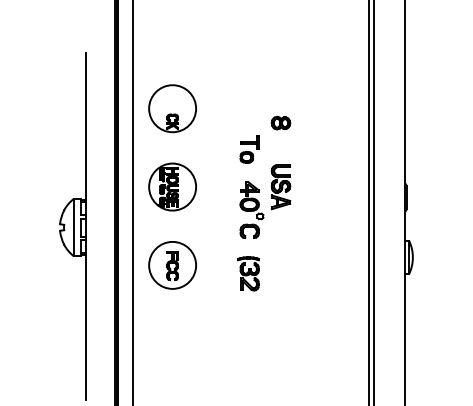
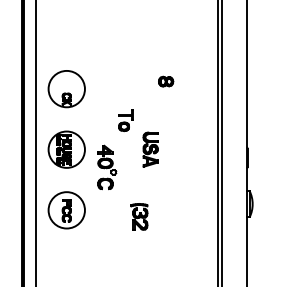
part: (280, 122) -> (165, 81), moved
part: (251, 209) -> (106, 167), moved
part: (248, 273) -> (139, 216), moved

